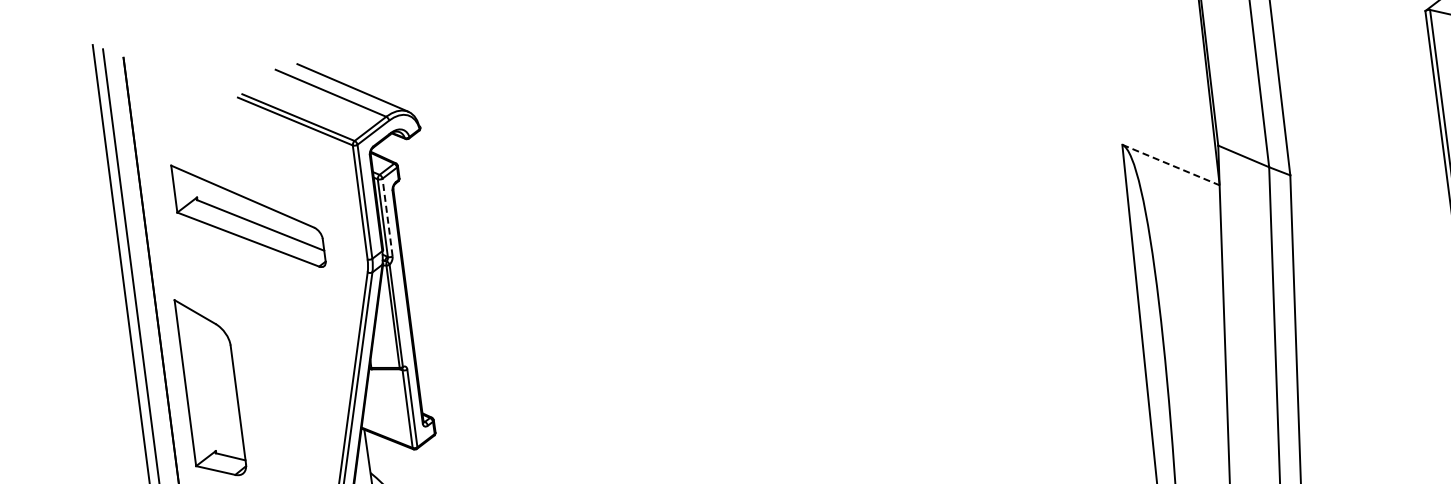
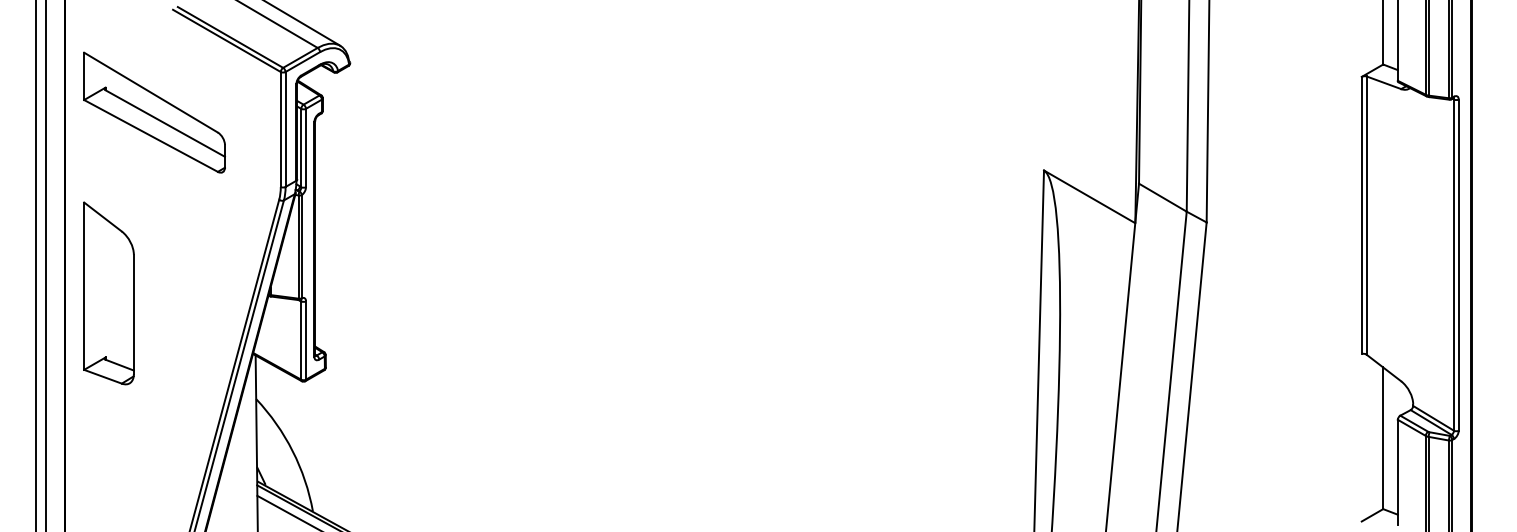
line: (1170, 164) -> (1089, 196), dashed -> solid
part: (248, 215) -> (154, 112), moved
line: (388, 216) -> (306, 147), dashed -> solid

